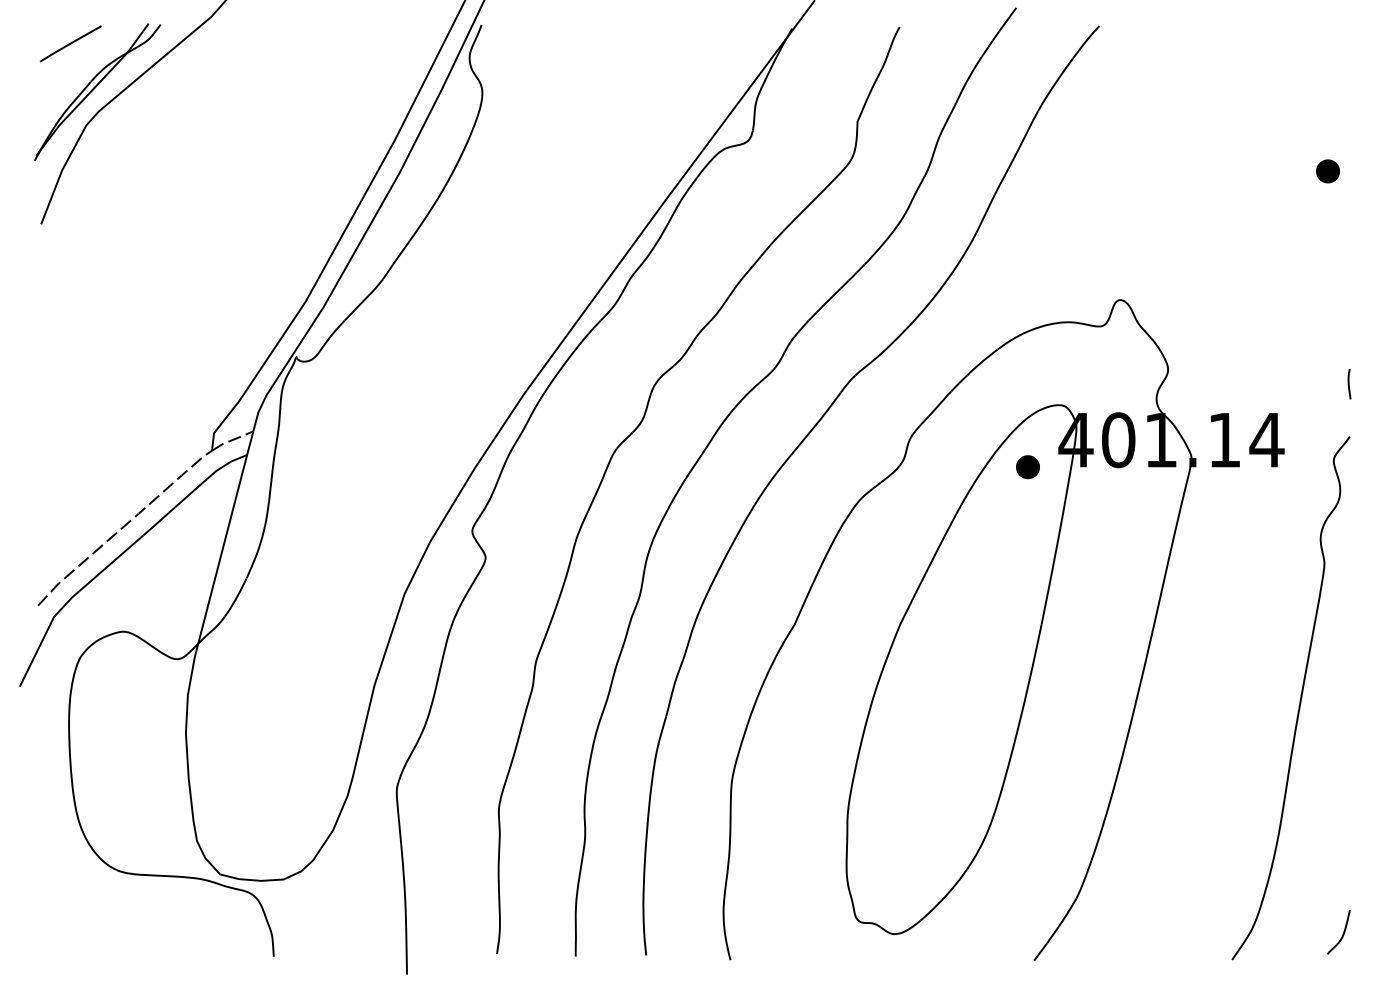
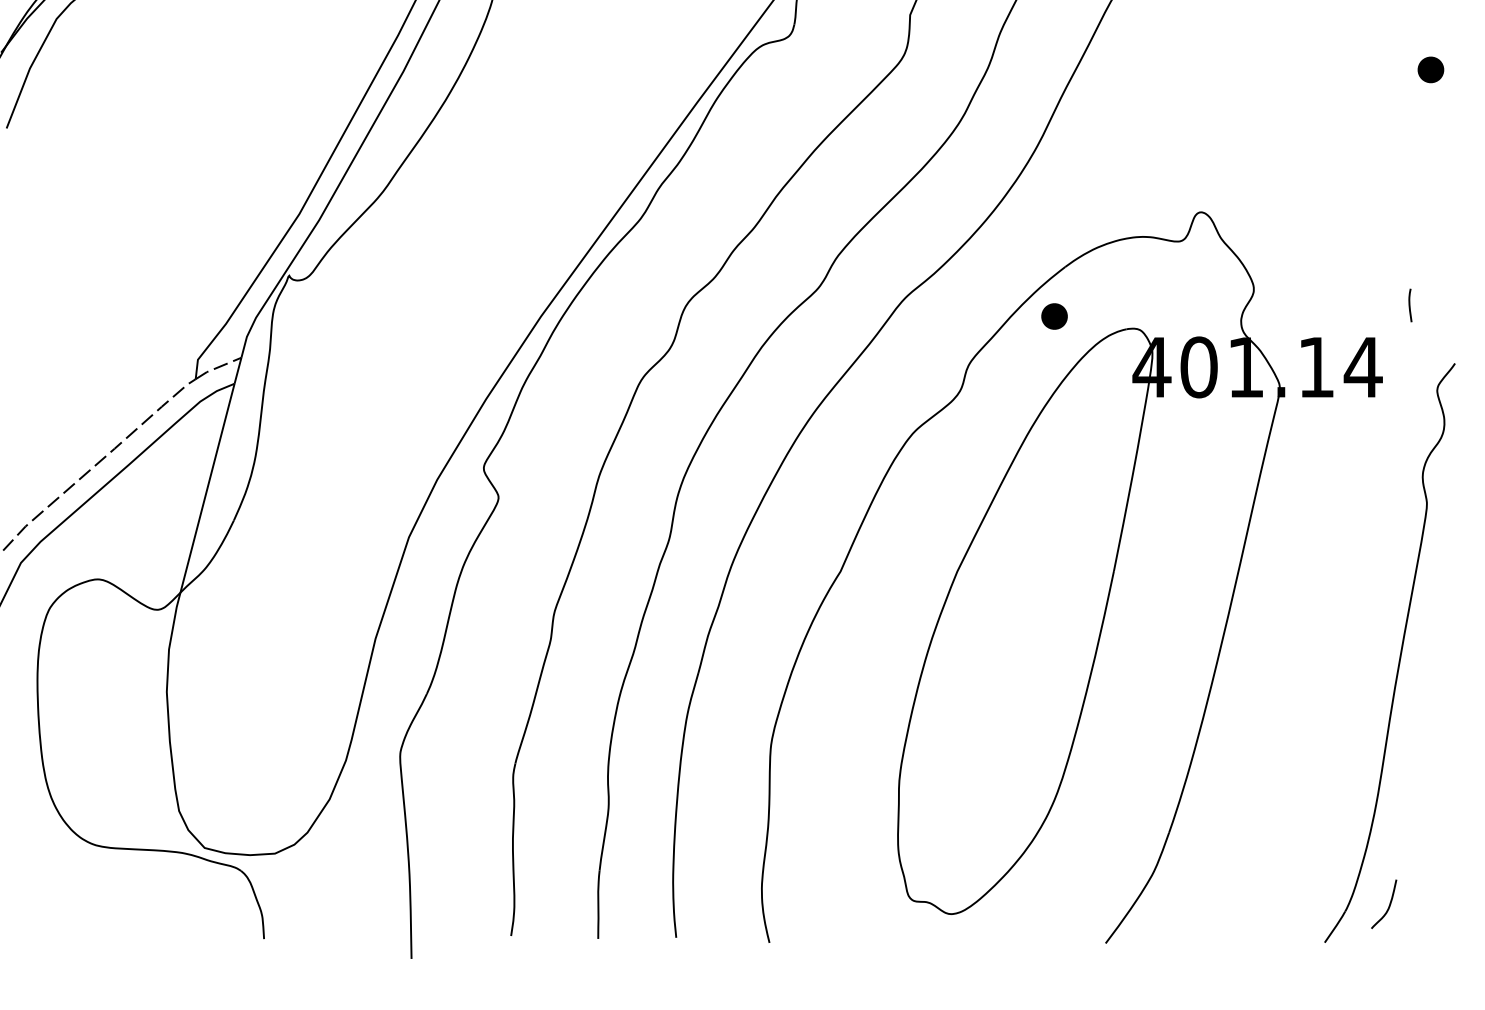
curve: (1349, 384) -> (1410, 305), moved
part: (1027, 467) -> (1054, 316), moved
curve: (1342, 934) -> (1388, 906), moved

